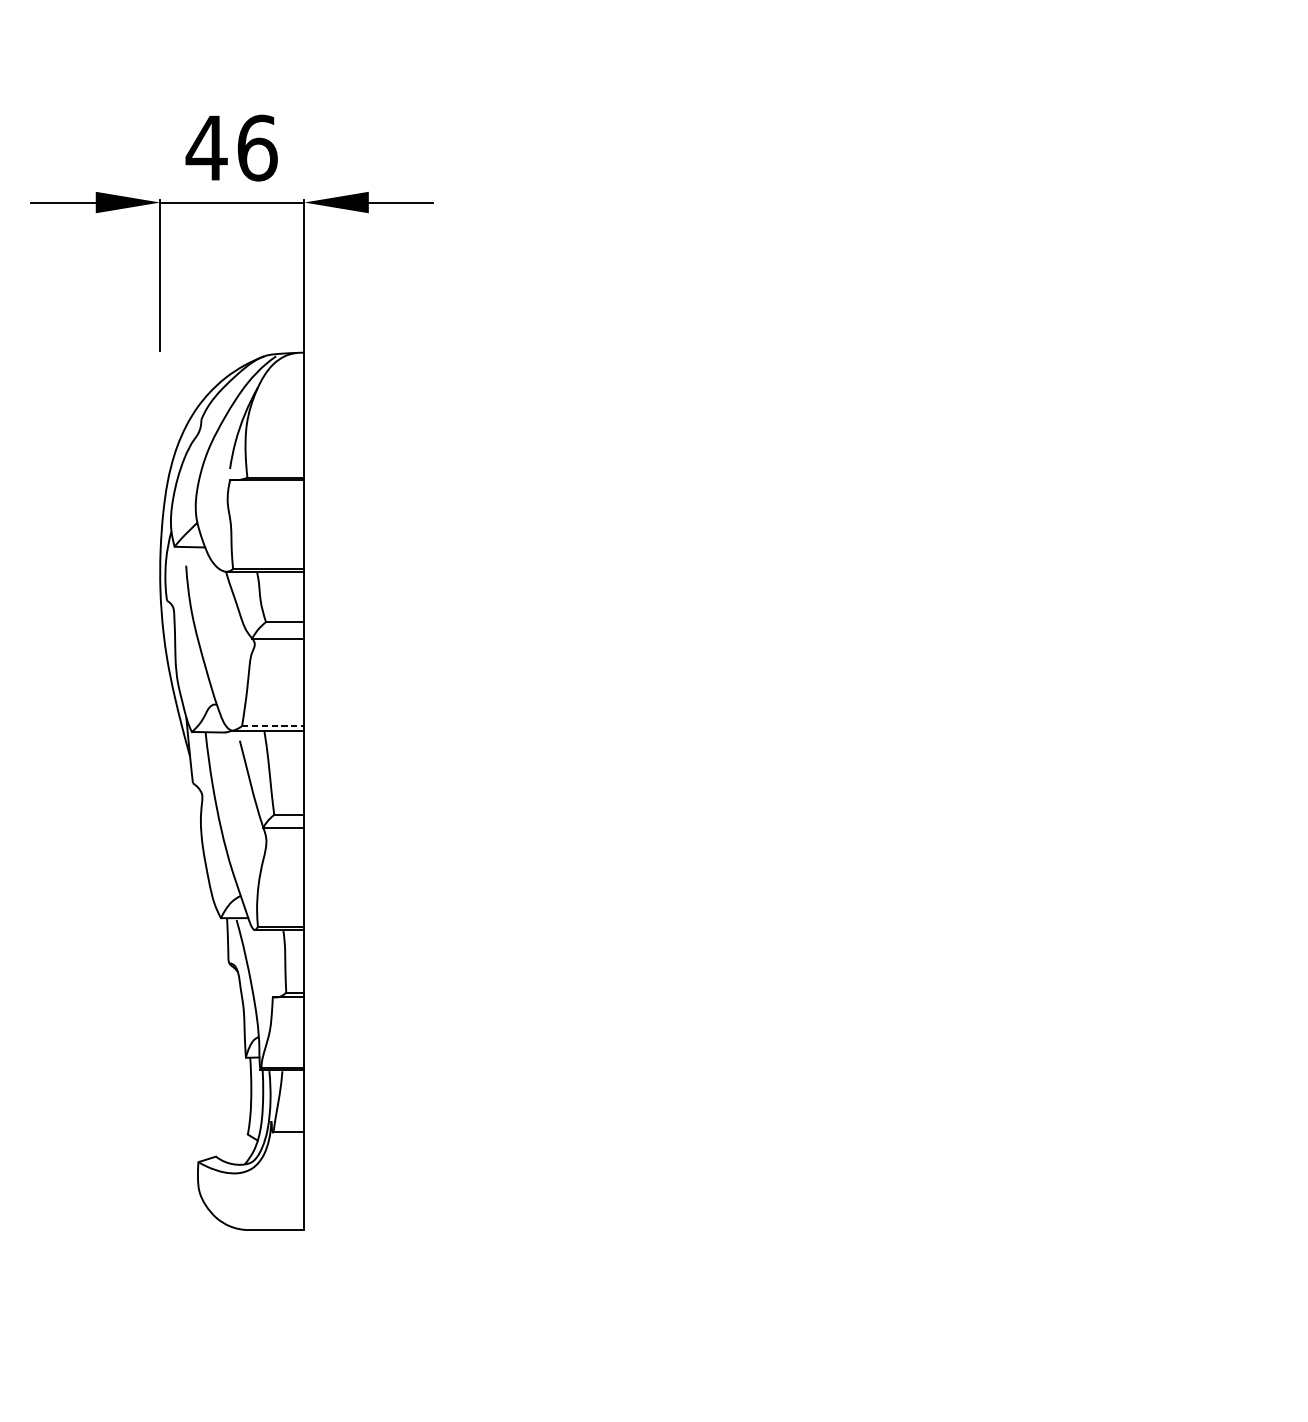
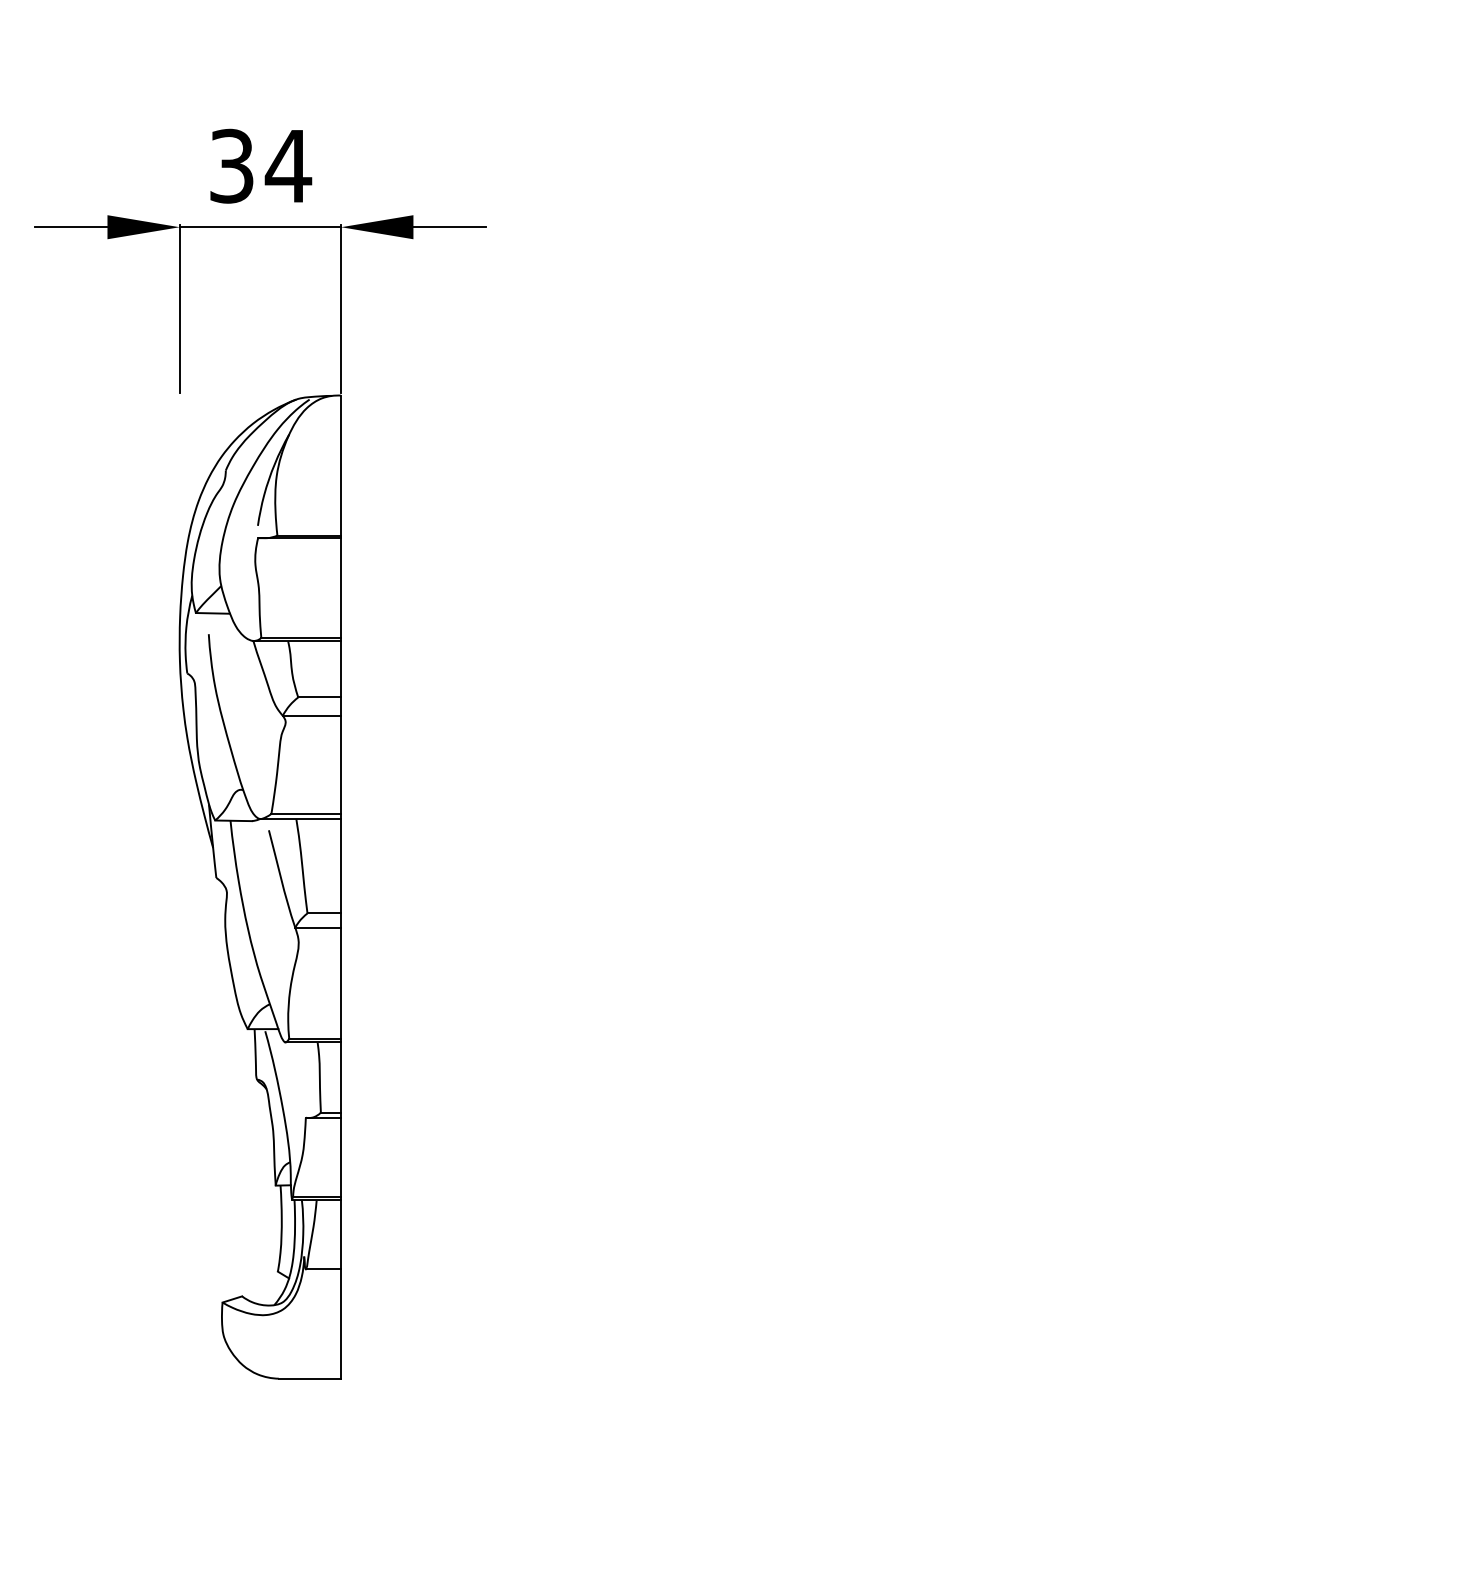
text: (232, 147) -> (260, 165), 46 -> 34
line: (273, 725) -> (306, 813), dashed -> solid

